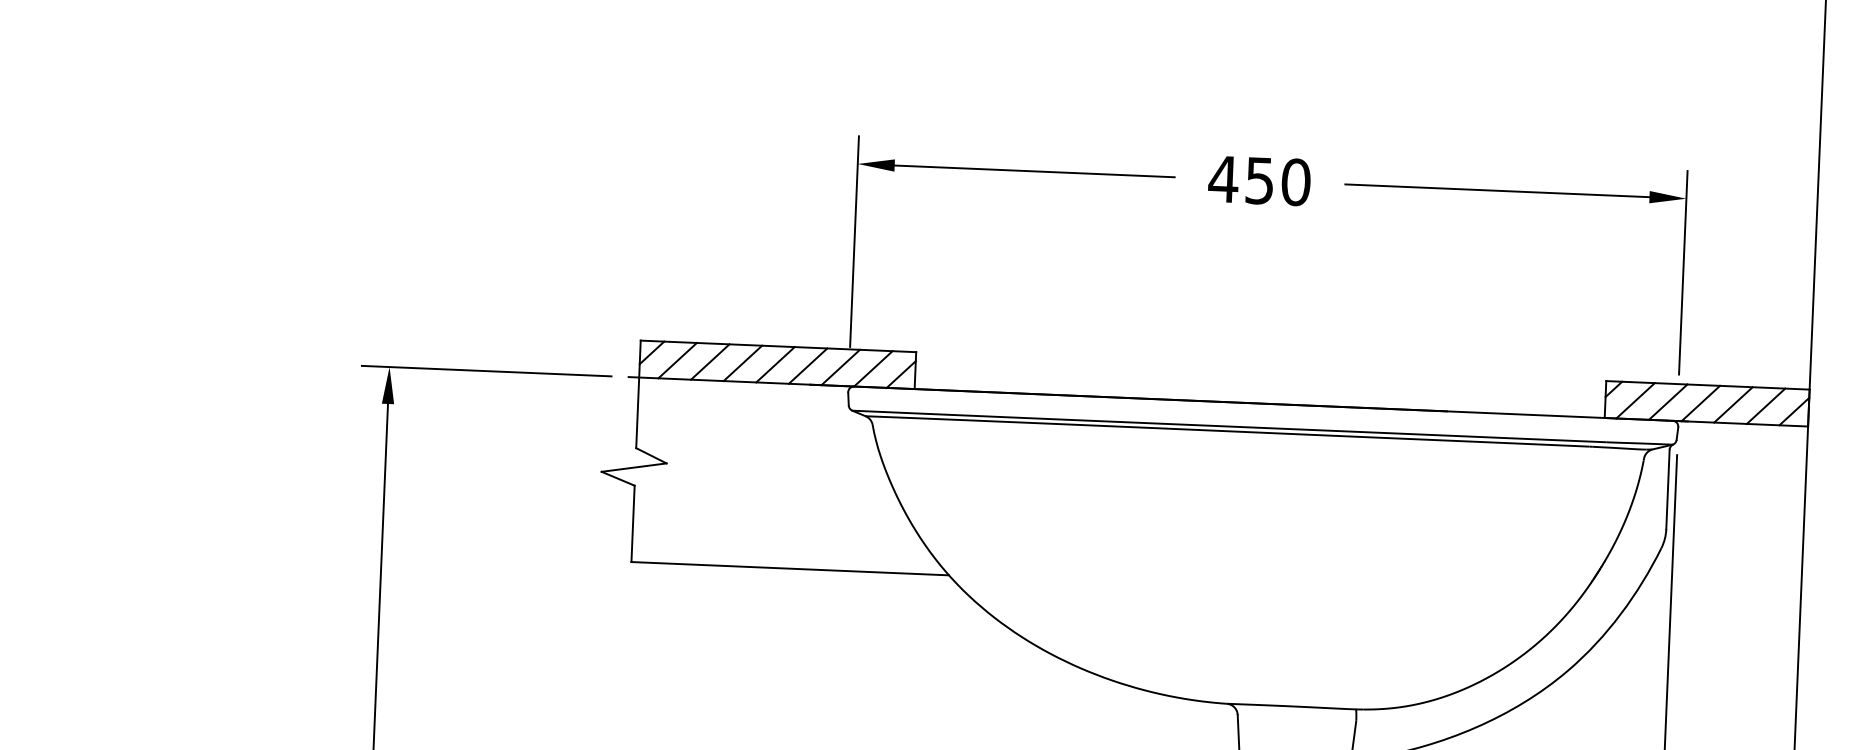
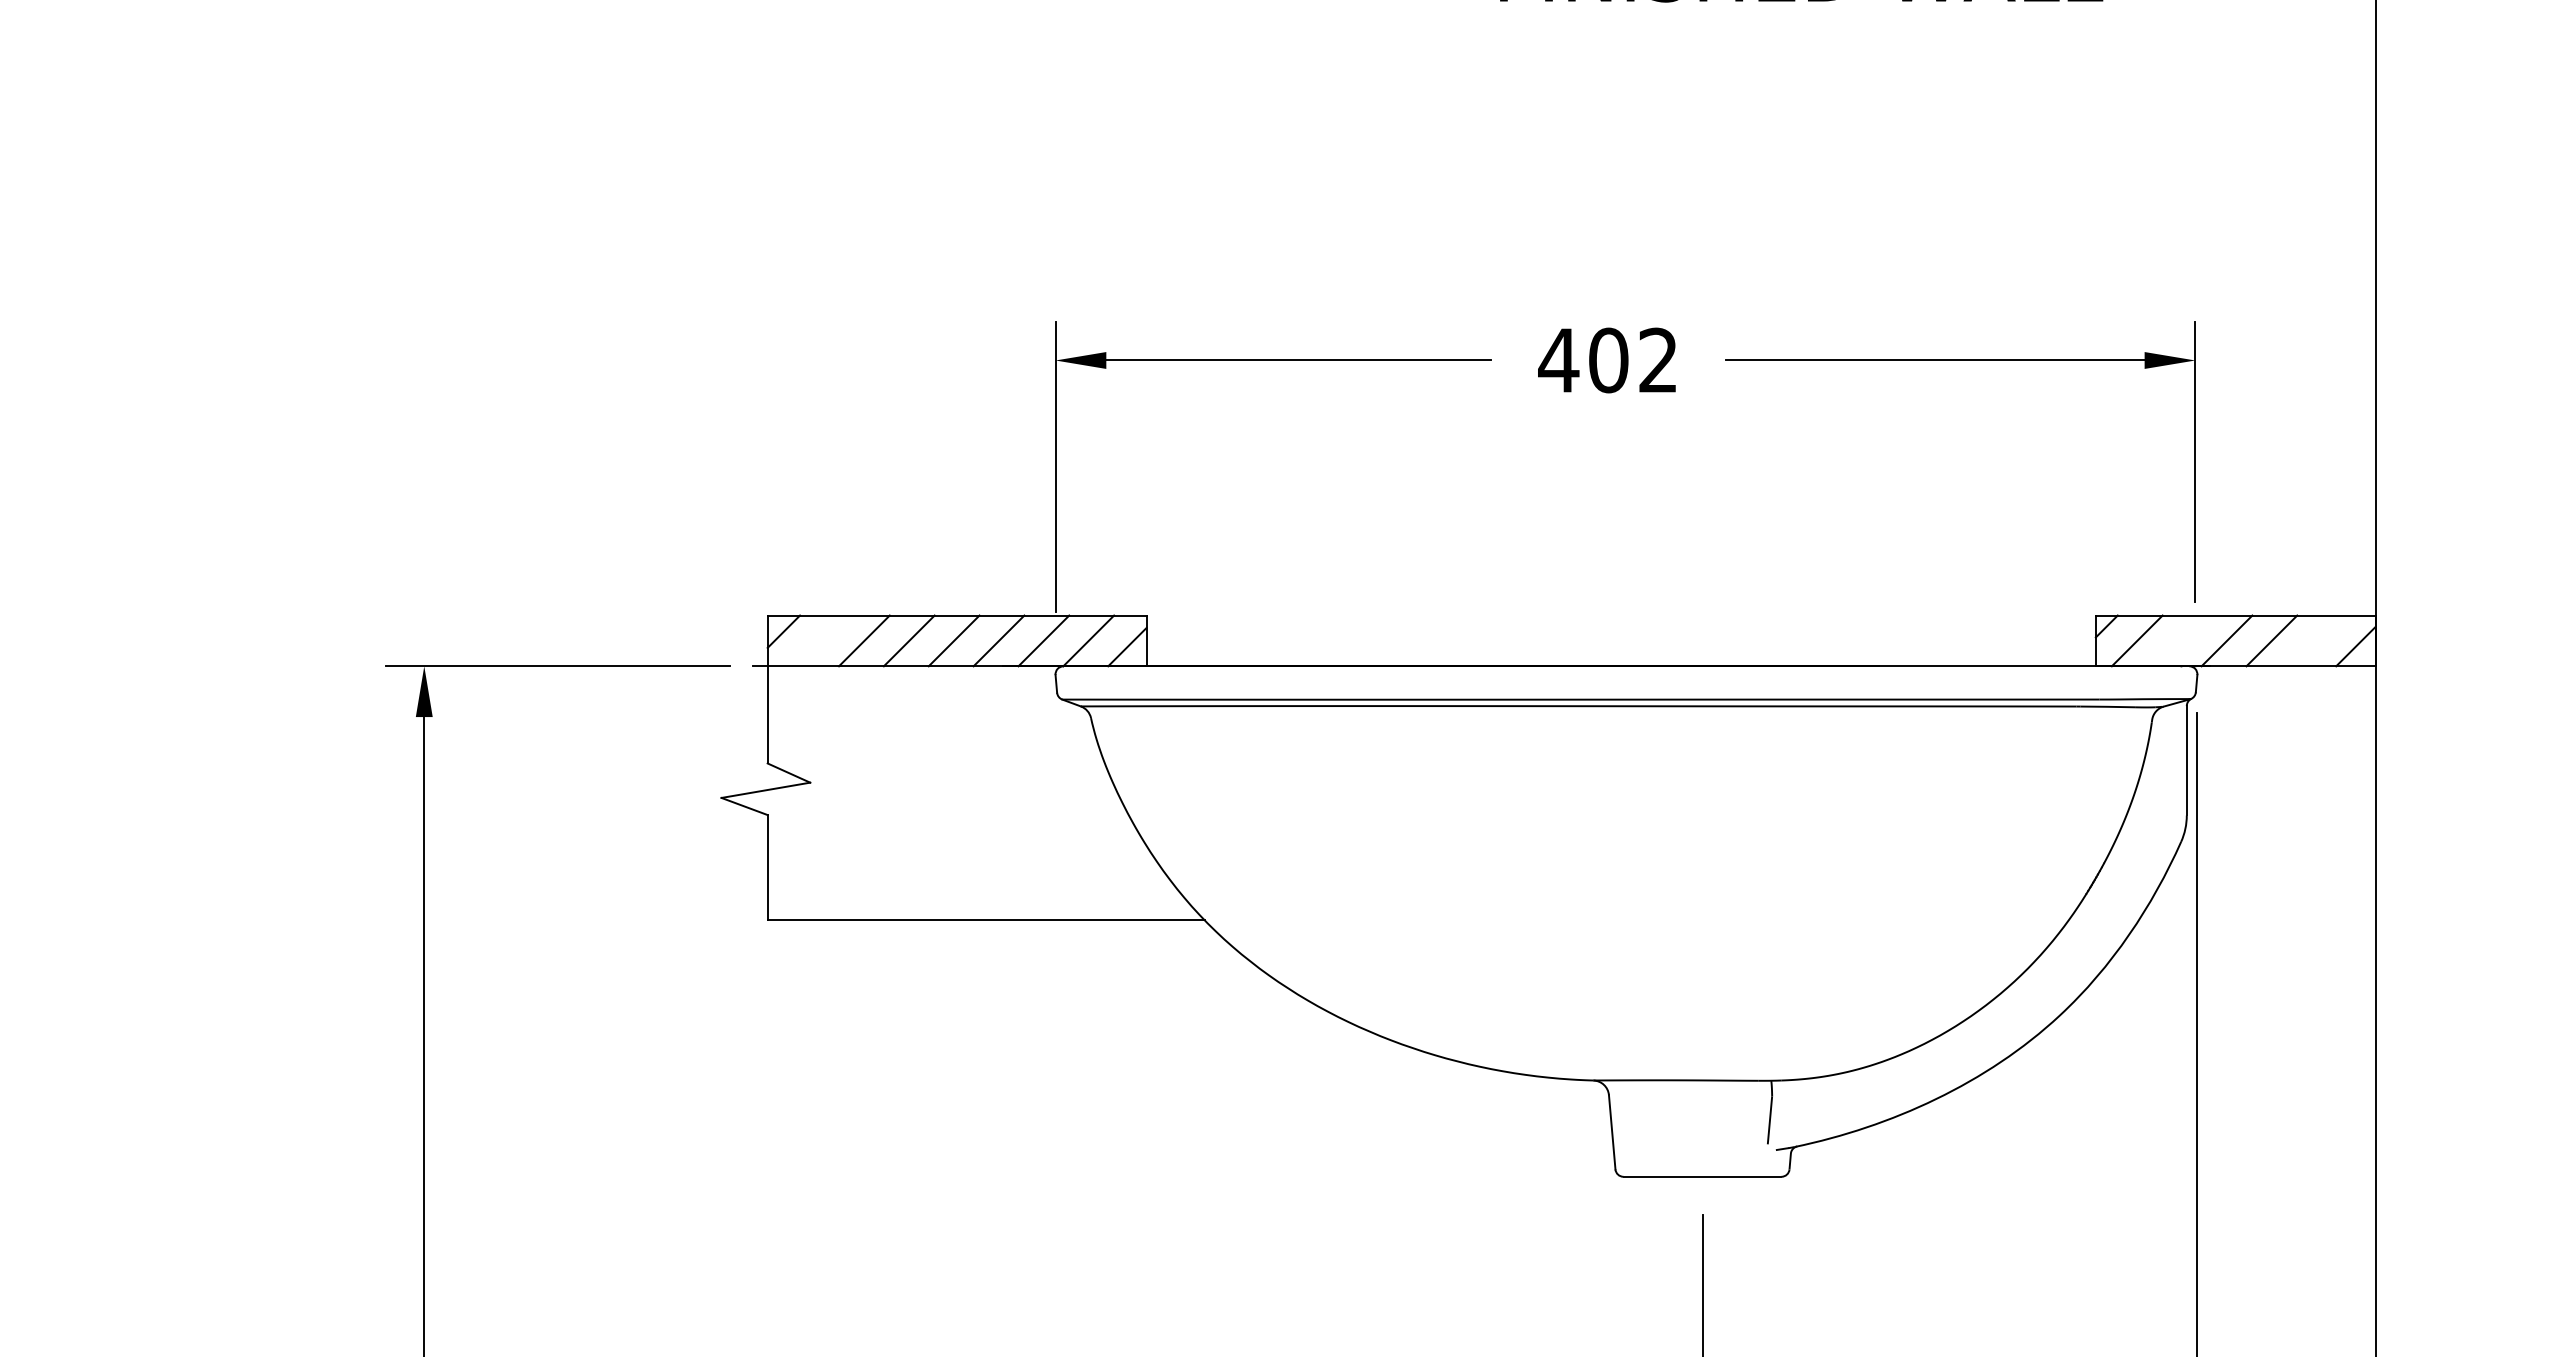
text: (1277, 181) -> (1633, 360), 450 -> 402
line: (677, 360) -> (819, 640), removed
line: (1667, 401) -> (2181, 640), removed
line: (1765, 405) -> (2316, 640), removed

